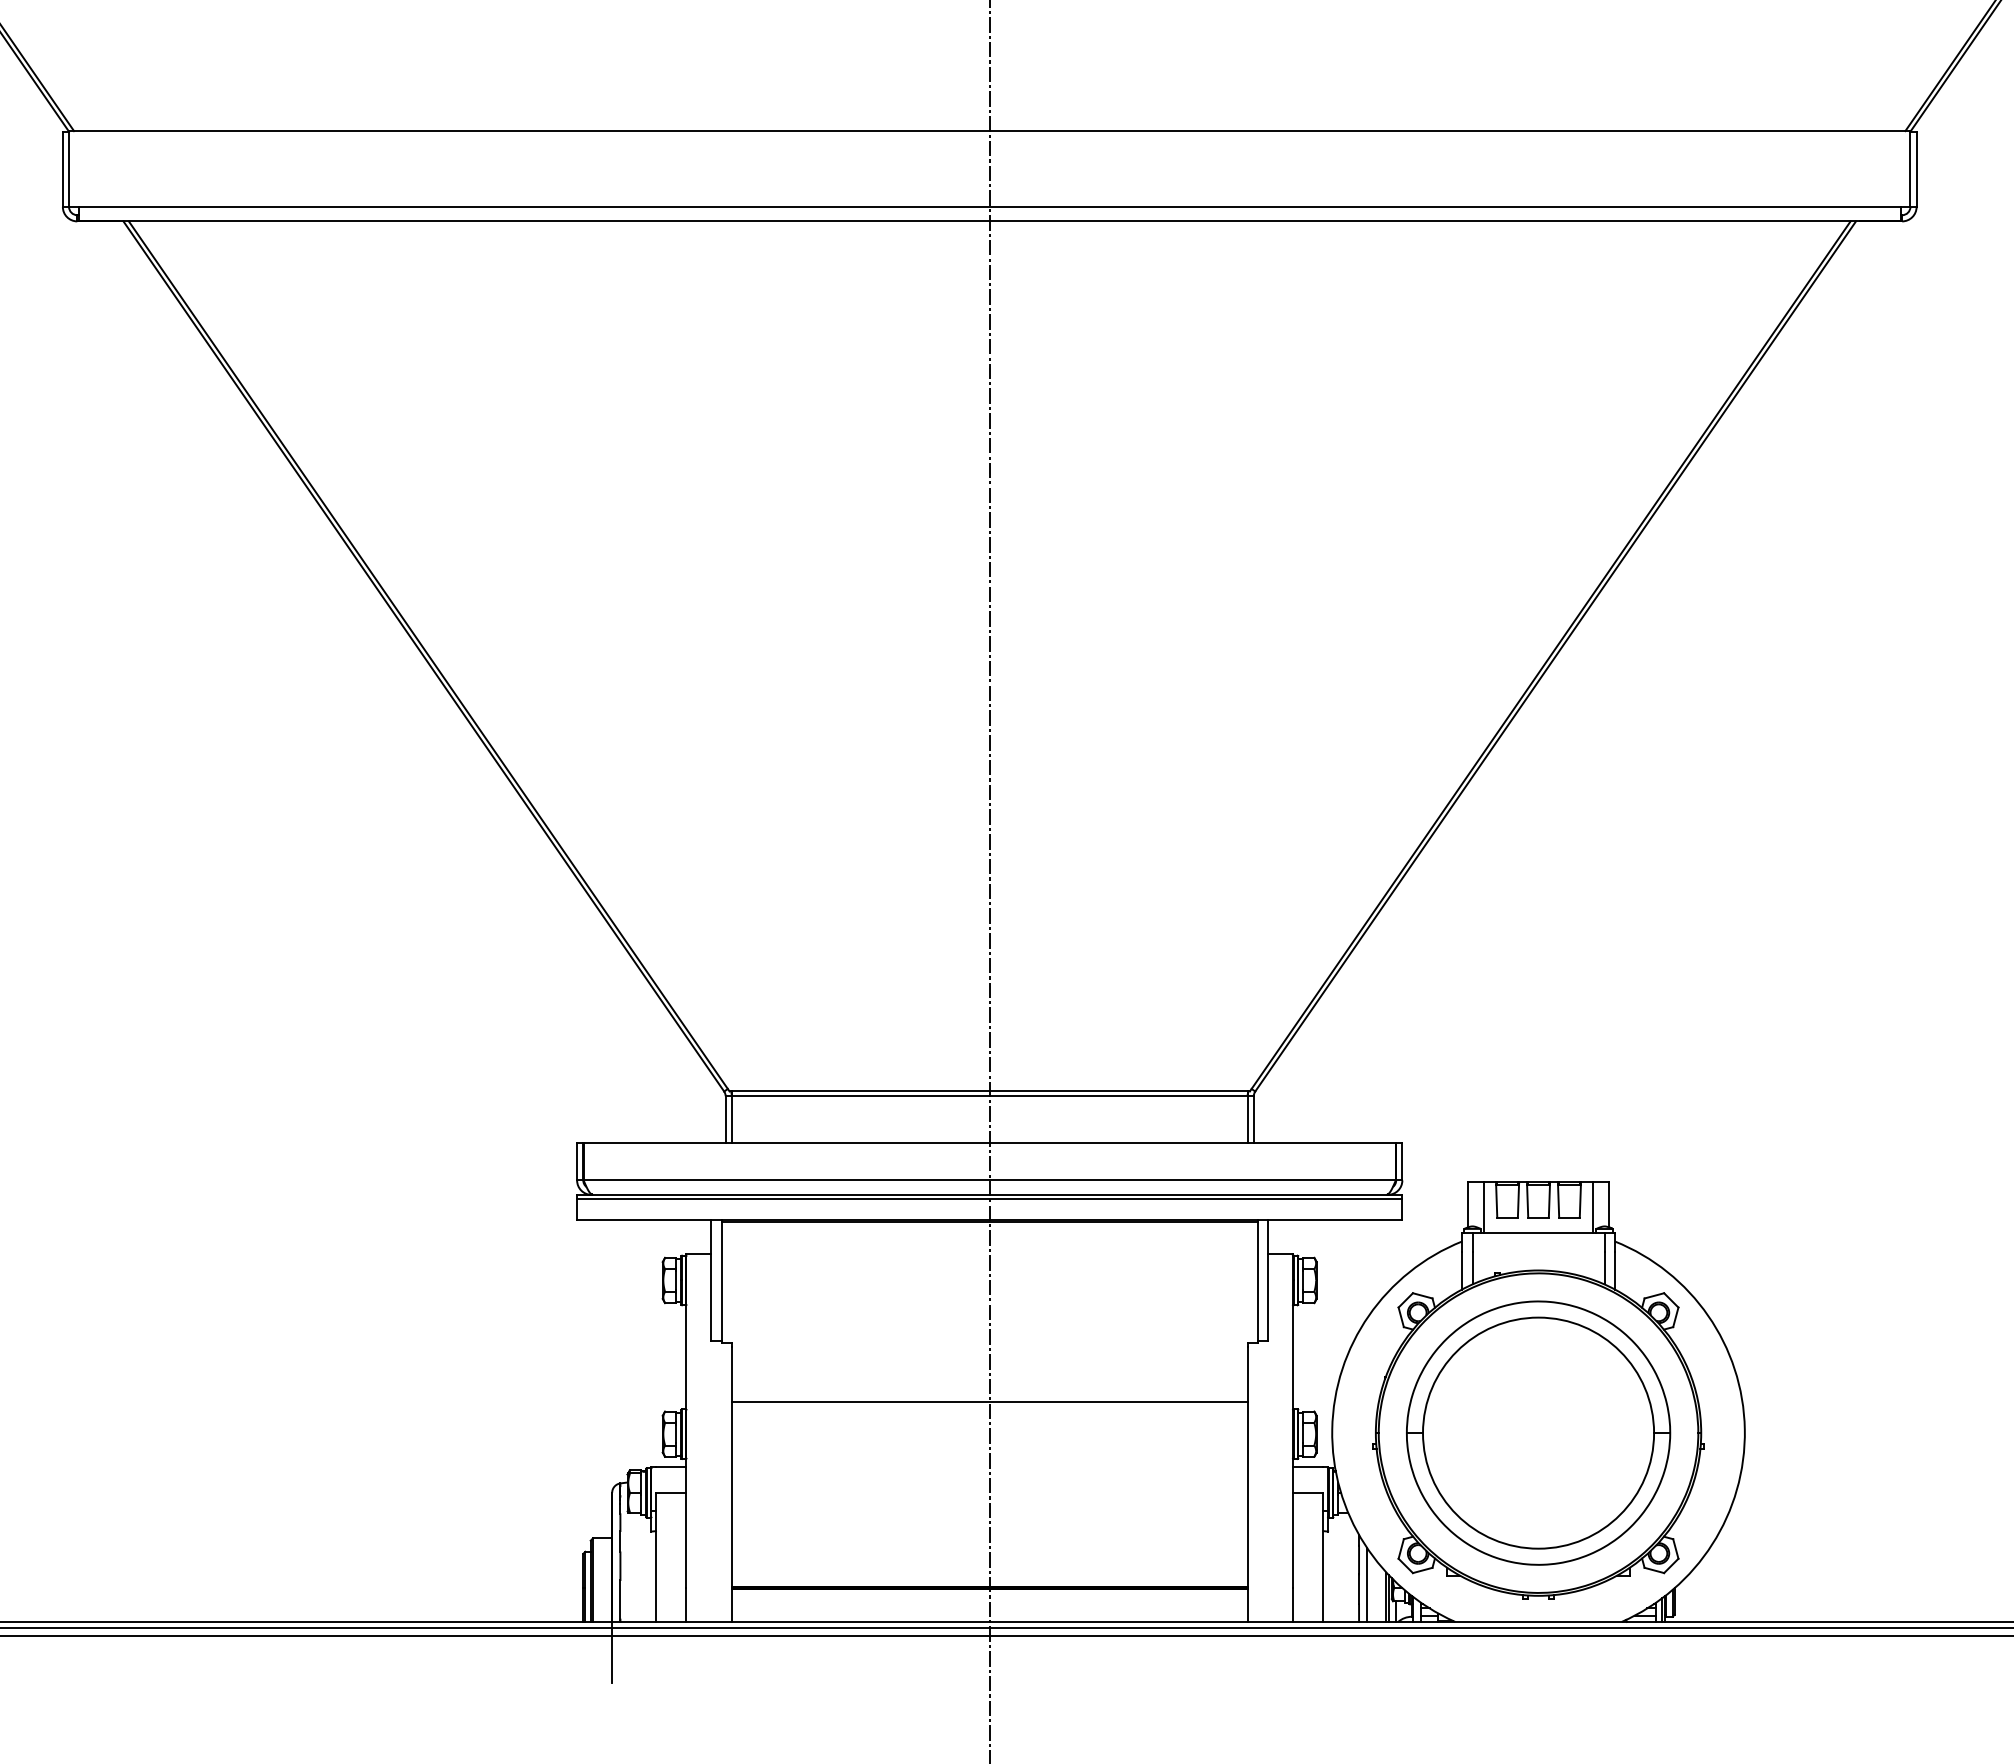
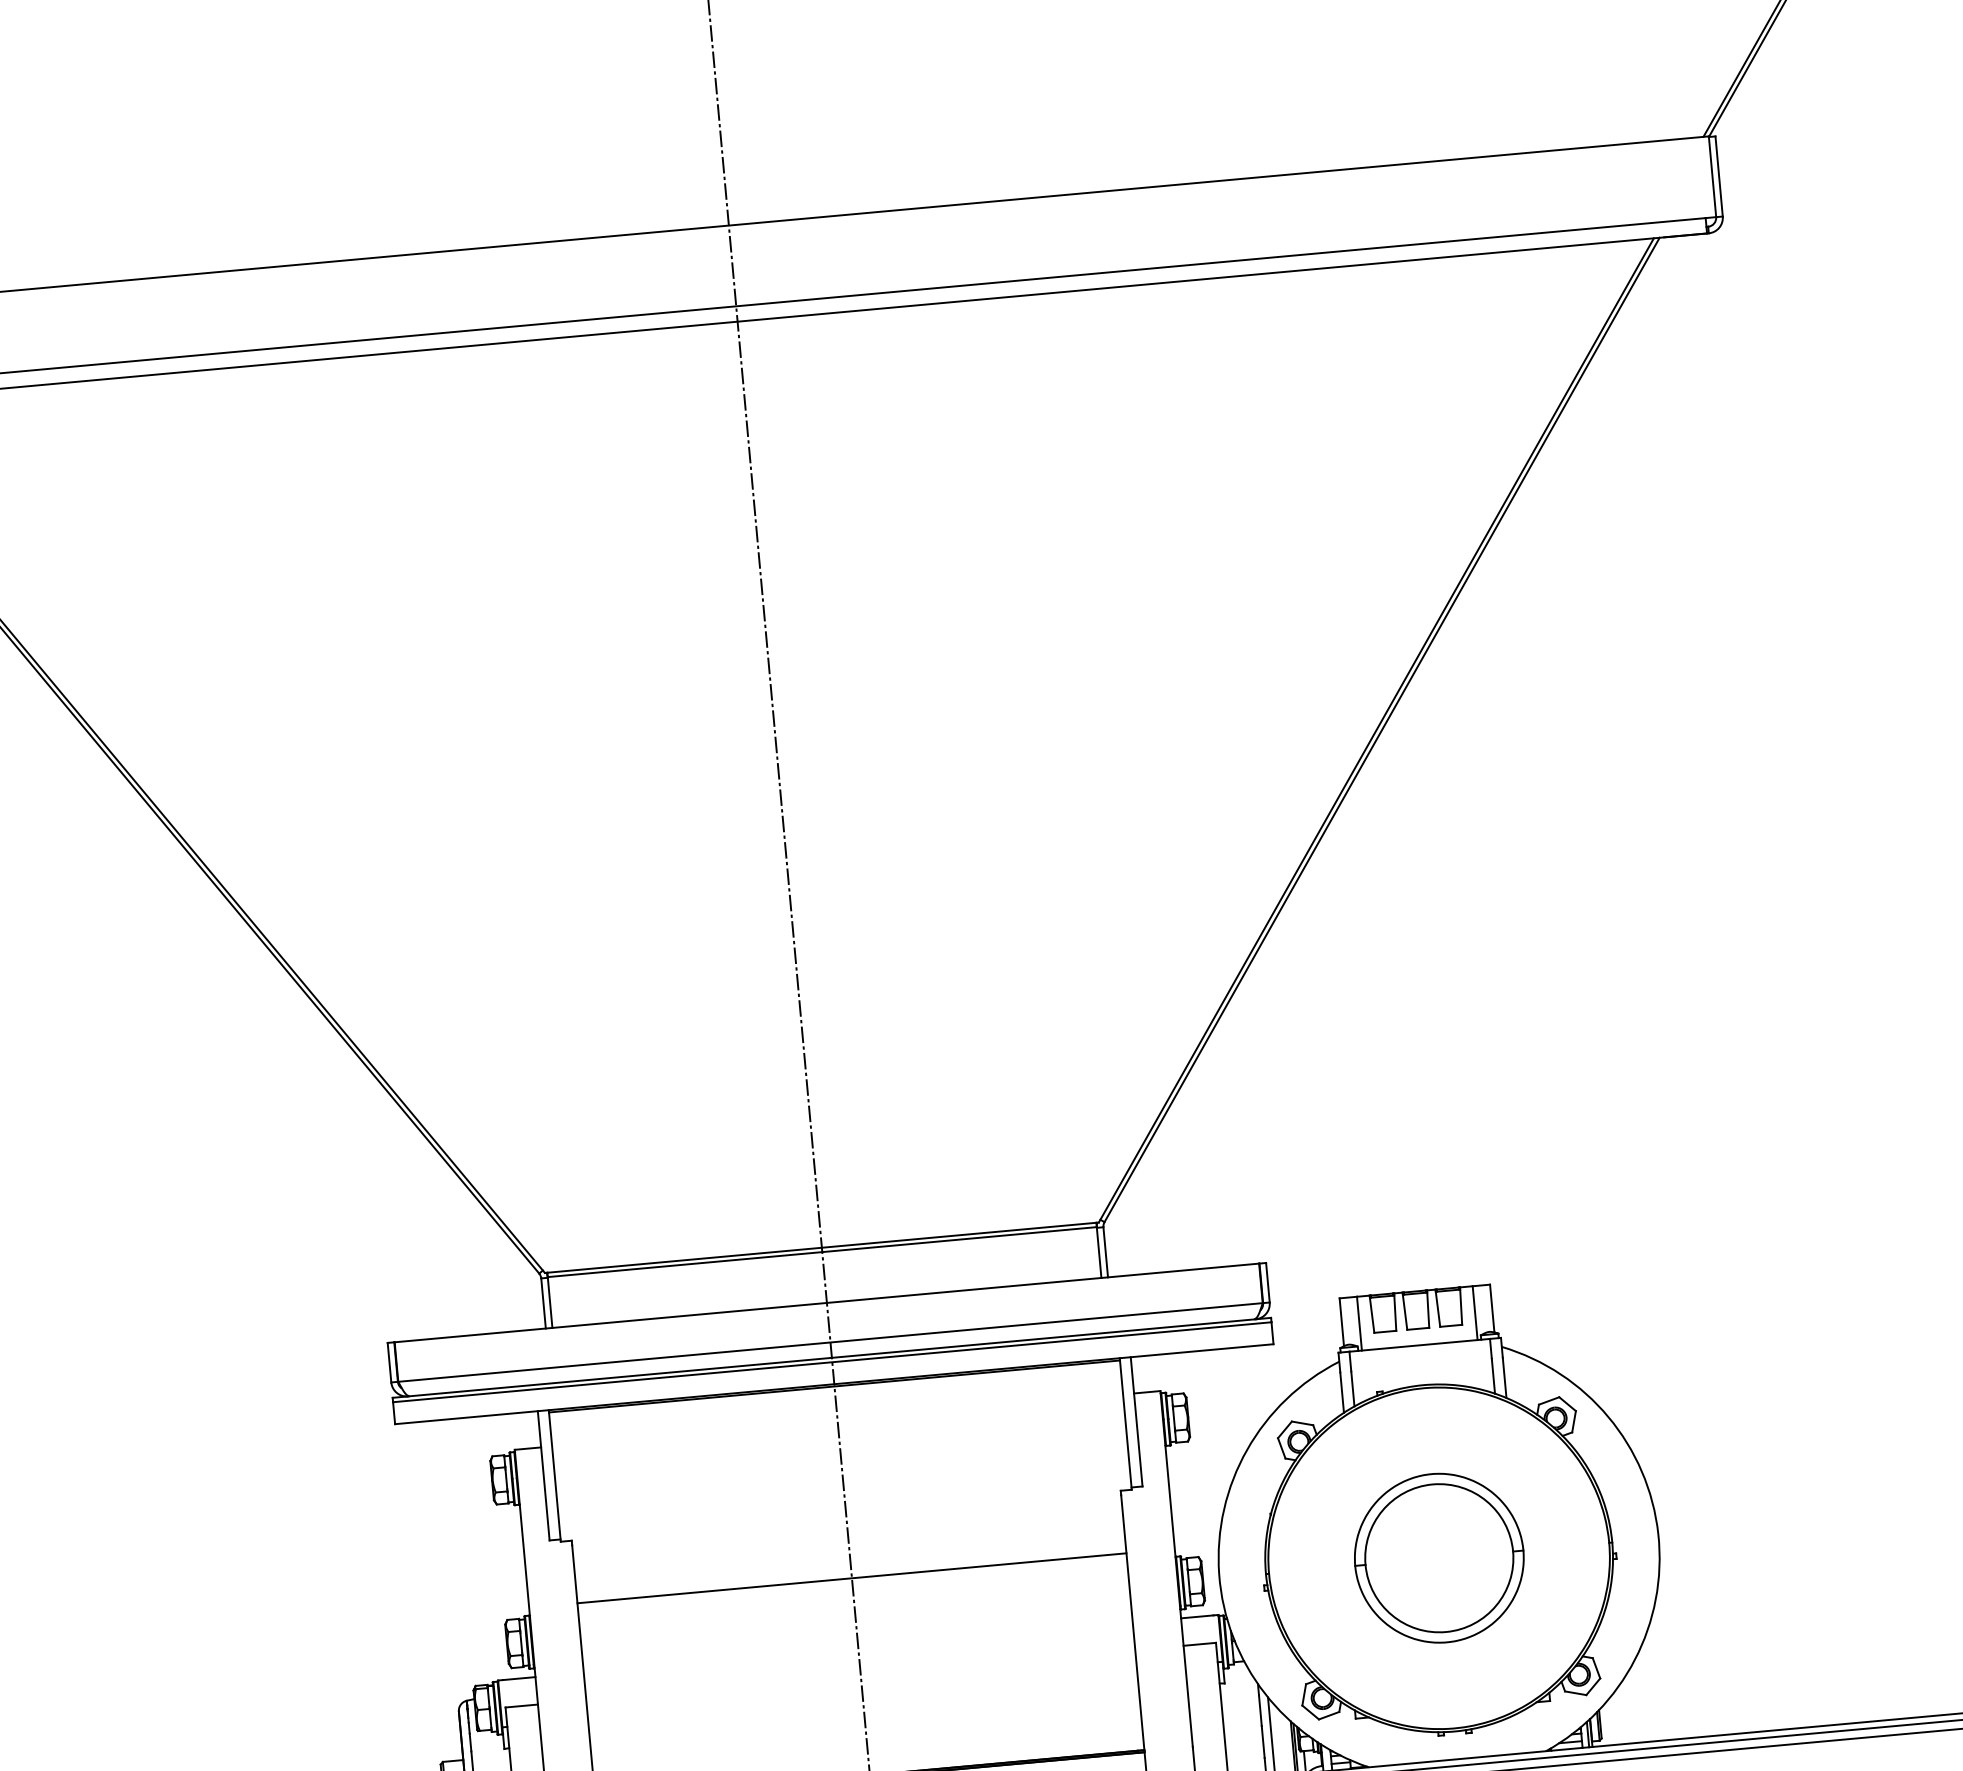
part: (1538, 1432) -> (1439, 1557), size x0.6

